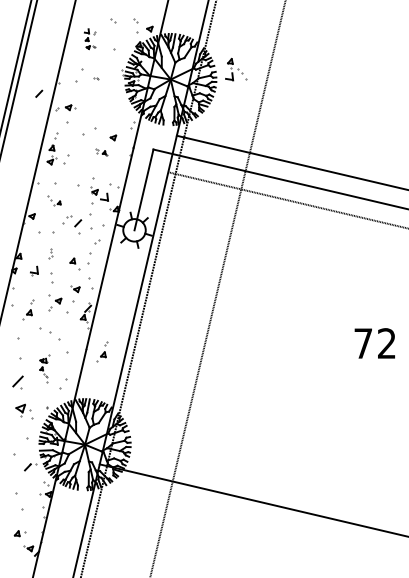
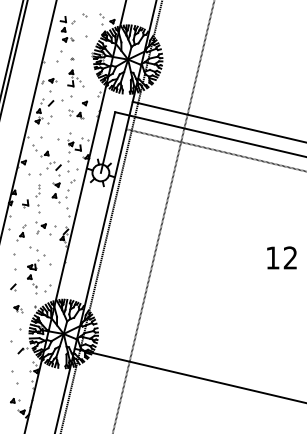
part: (90, 38) -> (67, 28), size x1.67
part: (236, 69) -> (76, 78), moved
line: (39, 93) -> (51, 103), moved
part: (101, 152) -> (76, 114), size x1.67
part: (54, 200) -> (40, 150), size x1.67
part: (50, 253) -> (37, 190), size x1.67
part: (75, 289) -> (56, 185), moved
text: (362, 343) -> (272, 257), 72 -> 12
part: (102, 351) -> (76, 263), removed
part: (44, 368) -> (33, 276), size x1.67
part: (17, 382) -> (12, 287), size x0.62
part: (24, 411) -> (18, 309), size x0.62

